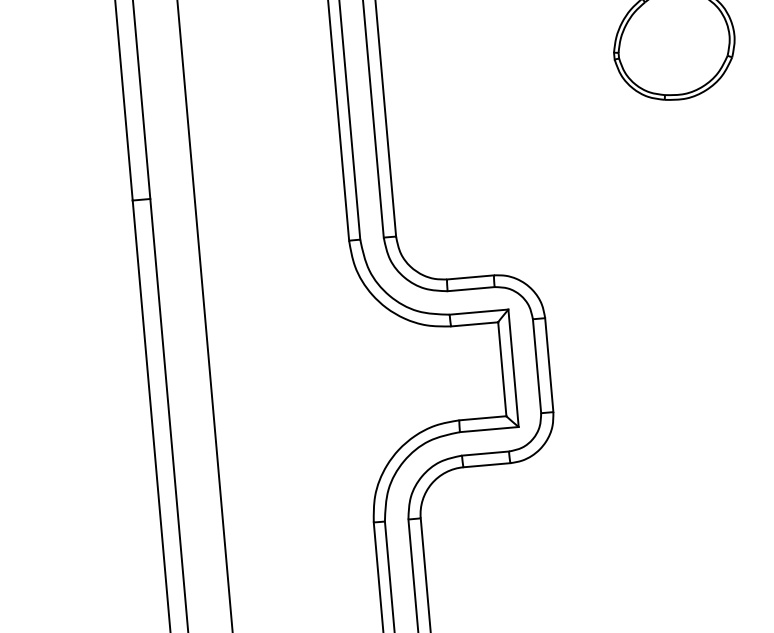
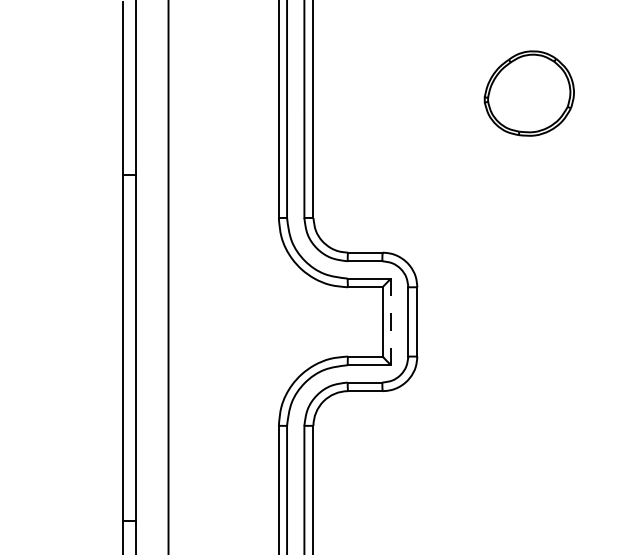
line: (514, 369) -> (391, 322), solid -> dashed

